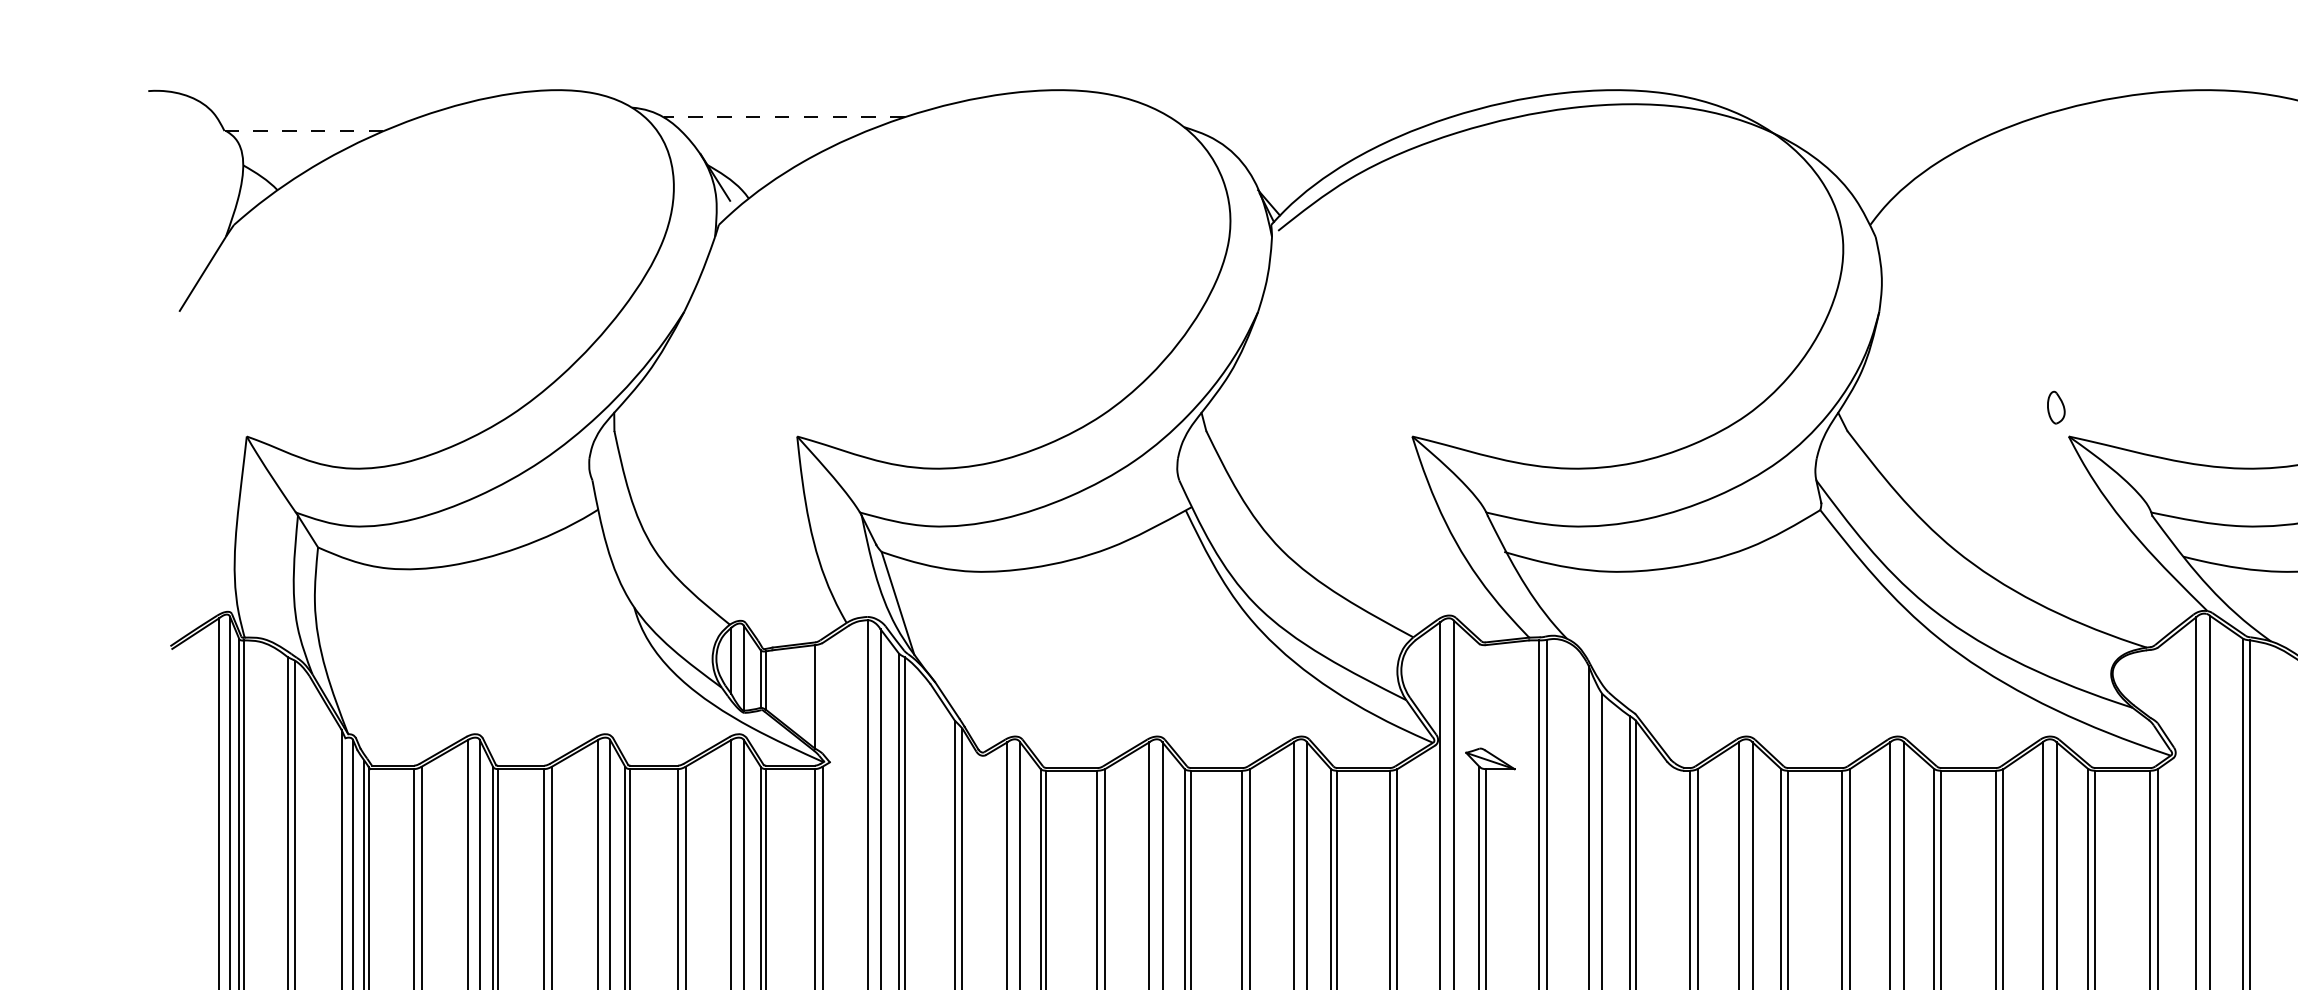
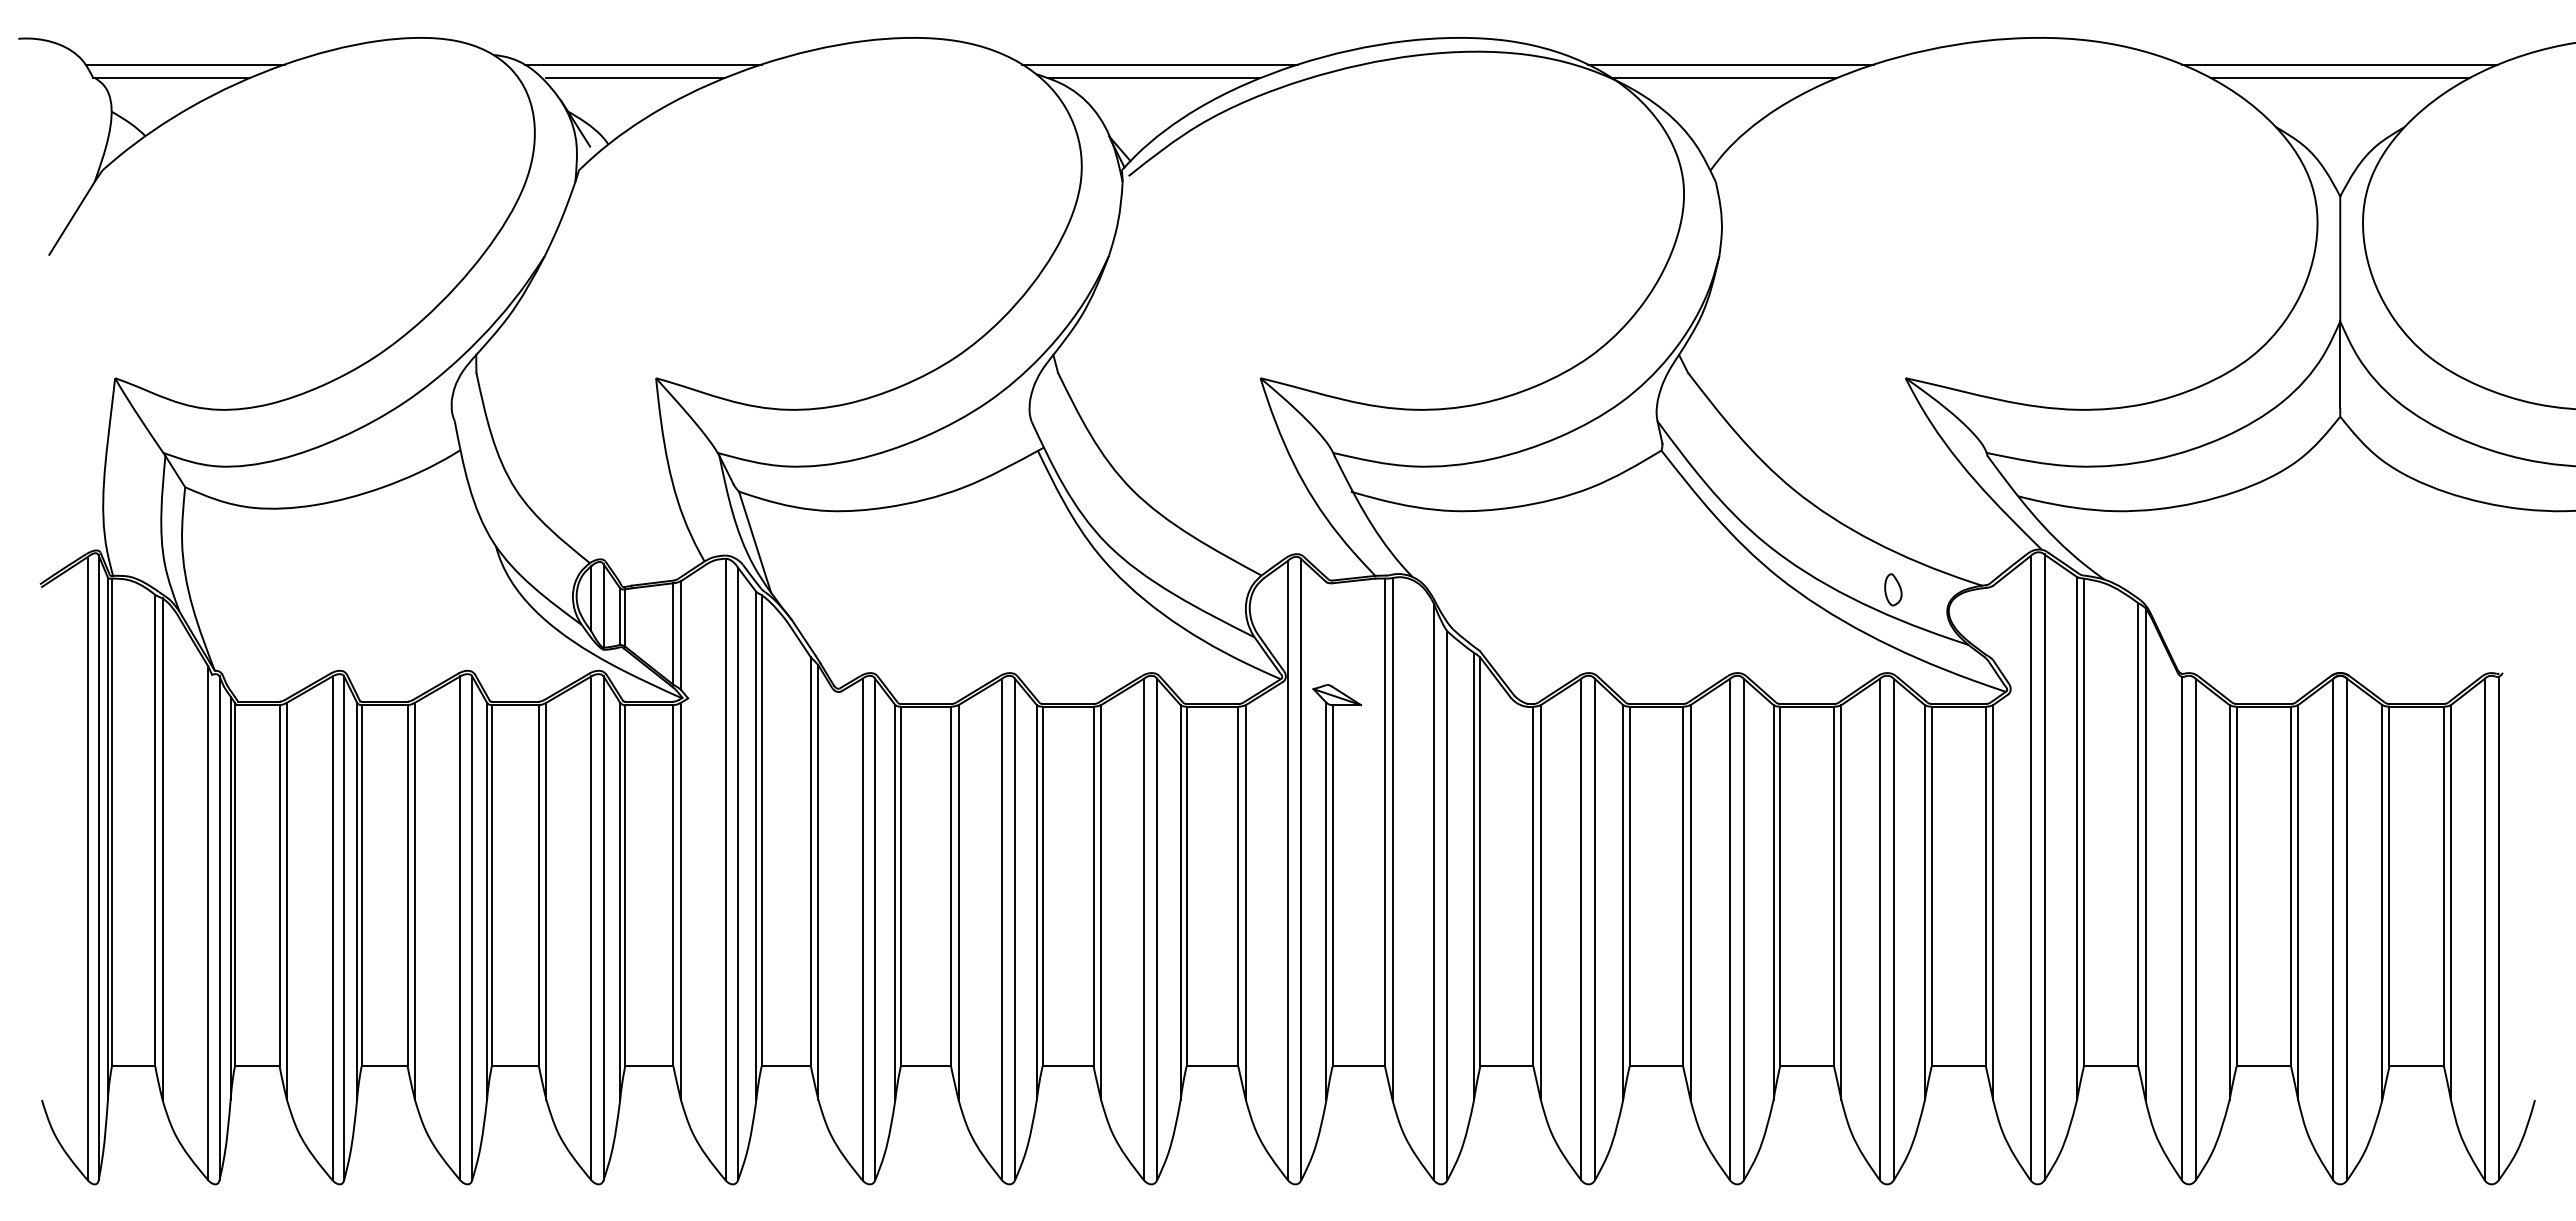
line: (317, 117) -> (184, 64), added
line: (783, 117) -> (642, 64), dashed -> solid
line: (1310, 117) -> (1160, 64), added
line: (1890, 117) -> (1730, 64), added
line: (305, 131) -> (172, 78), dashed -> solid
line: (776, 131) -> (635, 78), added
line: (1303, 131) -> (1153, 78), added
line: (1884, 131) -> (1724, 78), added
part: (2056, 407) -> (1893, 589), moved
line: (822, 698) -> (680, 635), added

